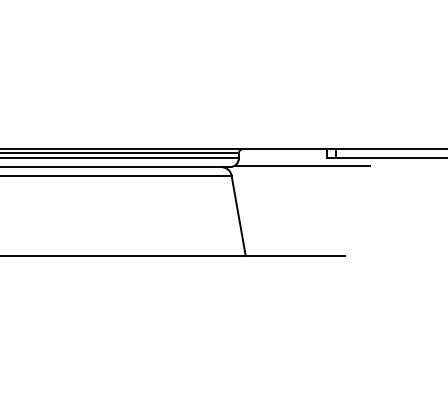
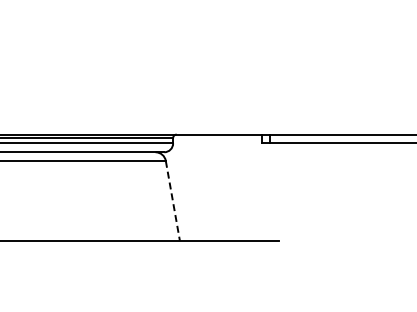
line: (302, 165) -> (236, 150), removed
line: (238, 215) -> (172, 200), solid -> dashed

